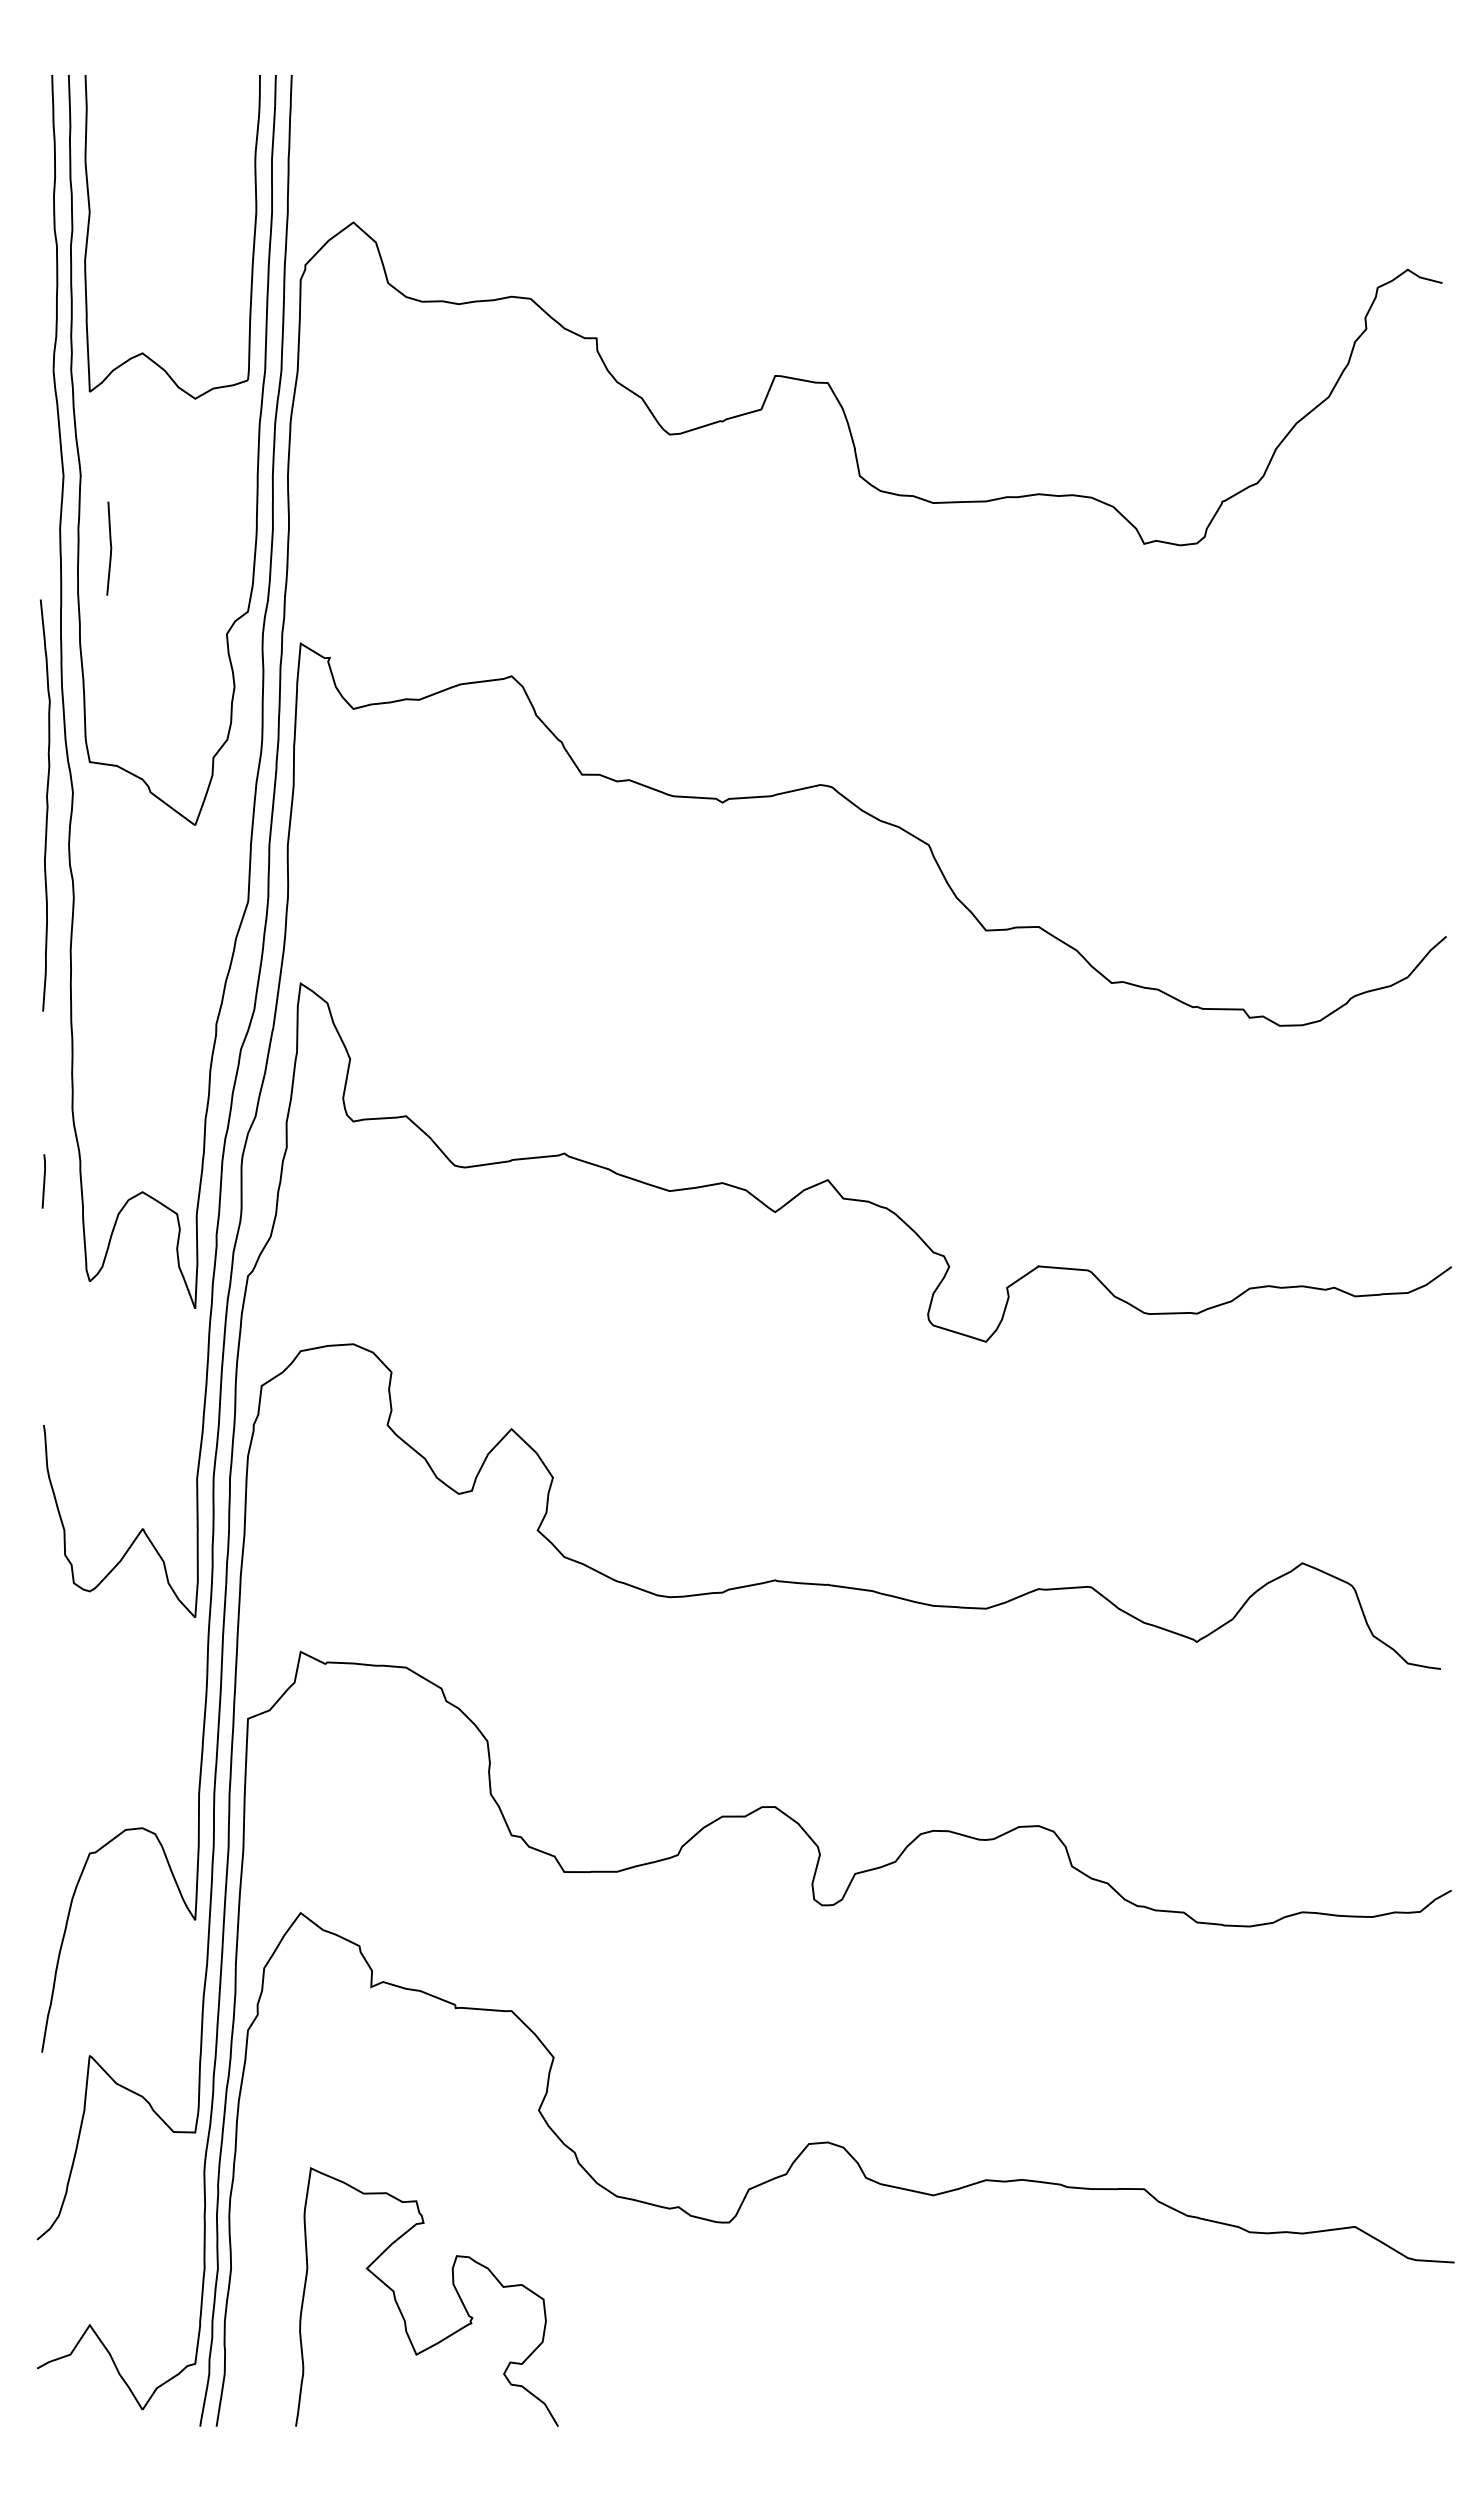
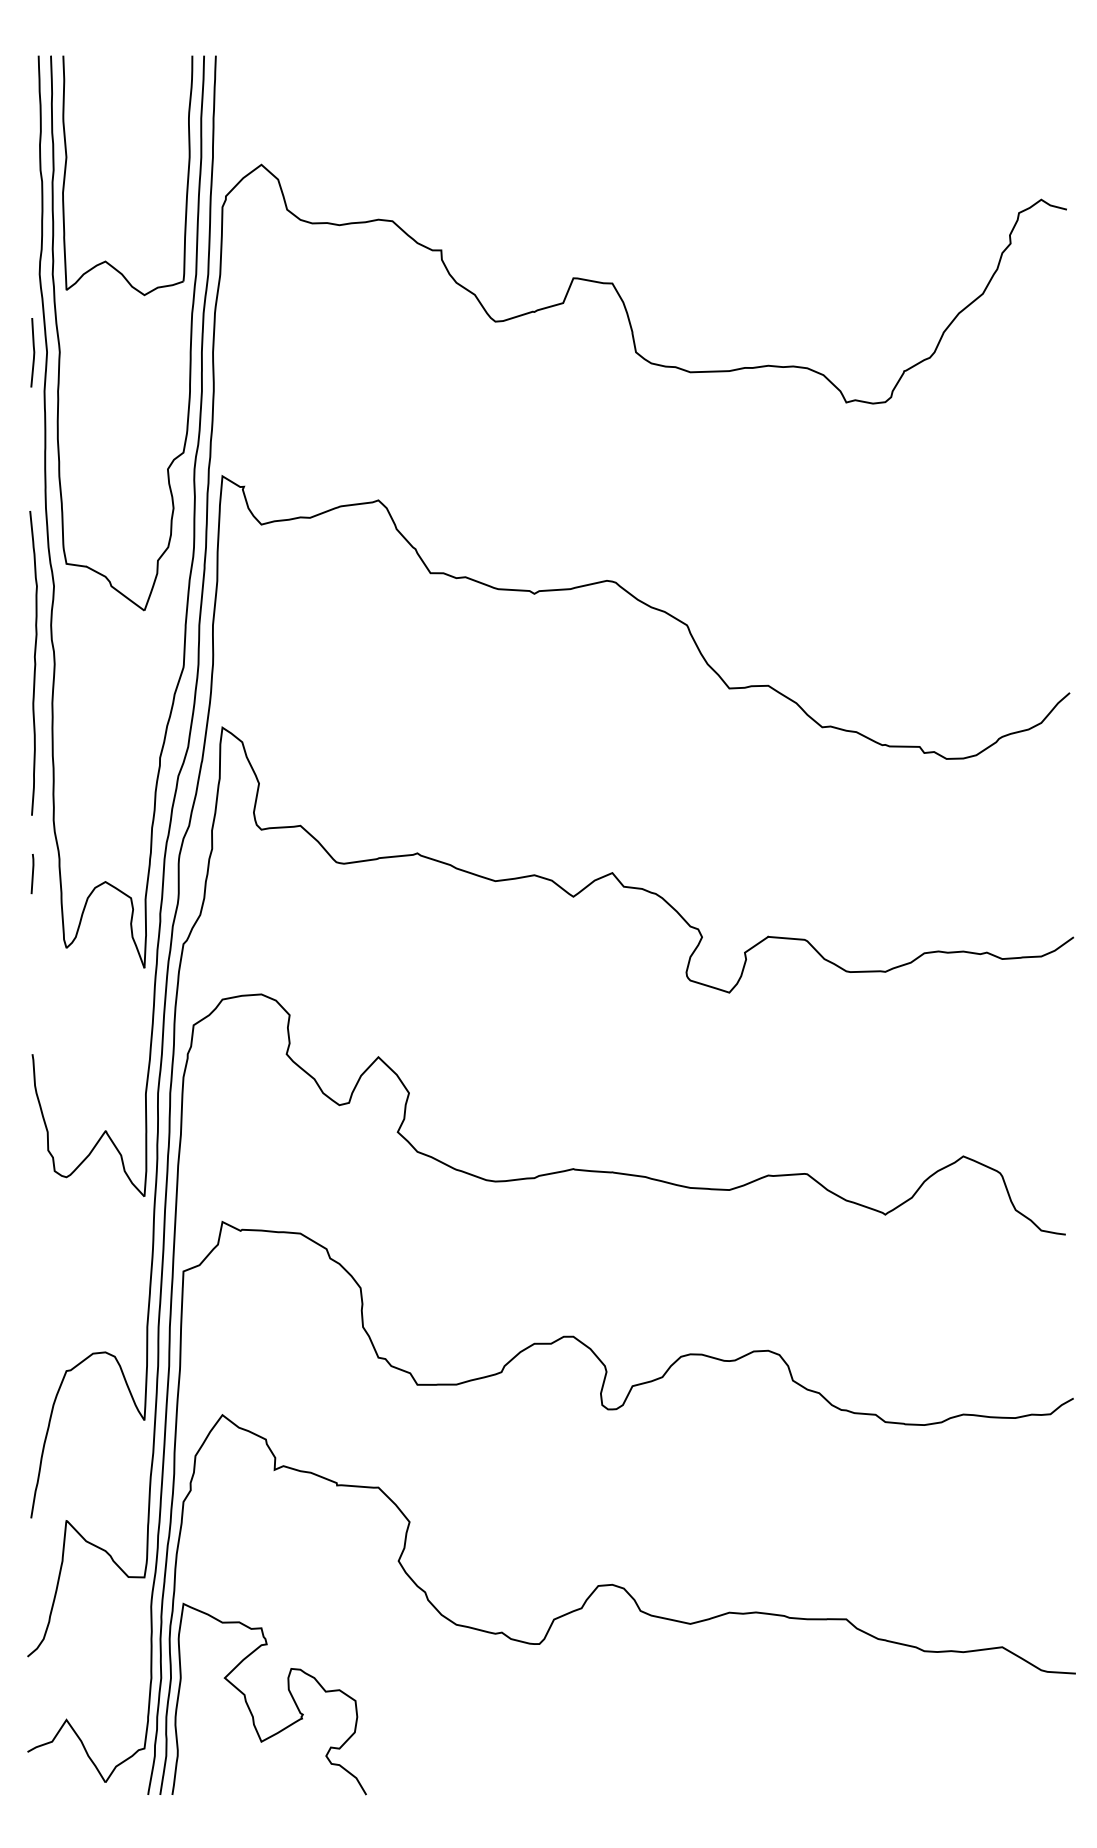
line: (110, 548) -> (33, 352), moved
curve: (46, 805) -> (34, 663), moved
curve: (452, 2284) -> (288, 1689), moved

